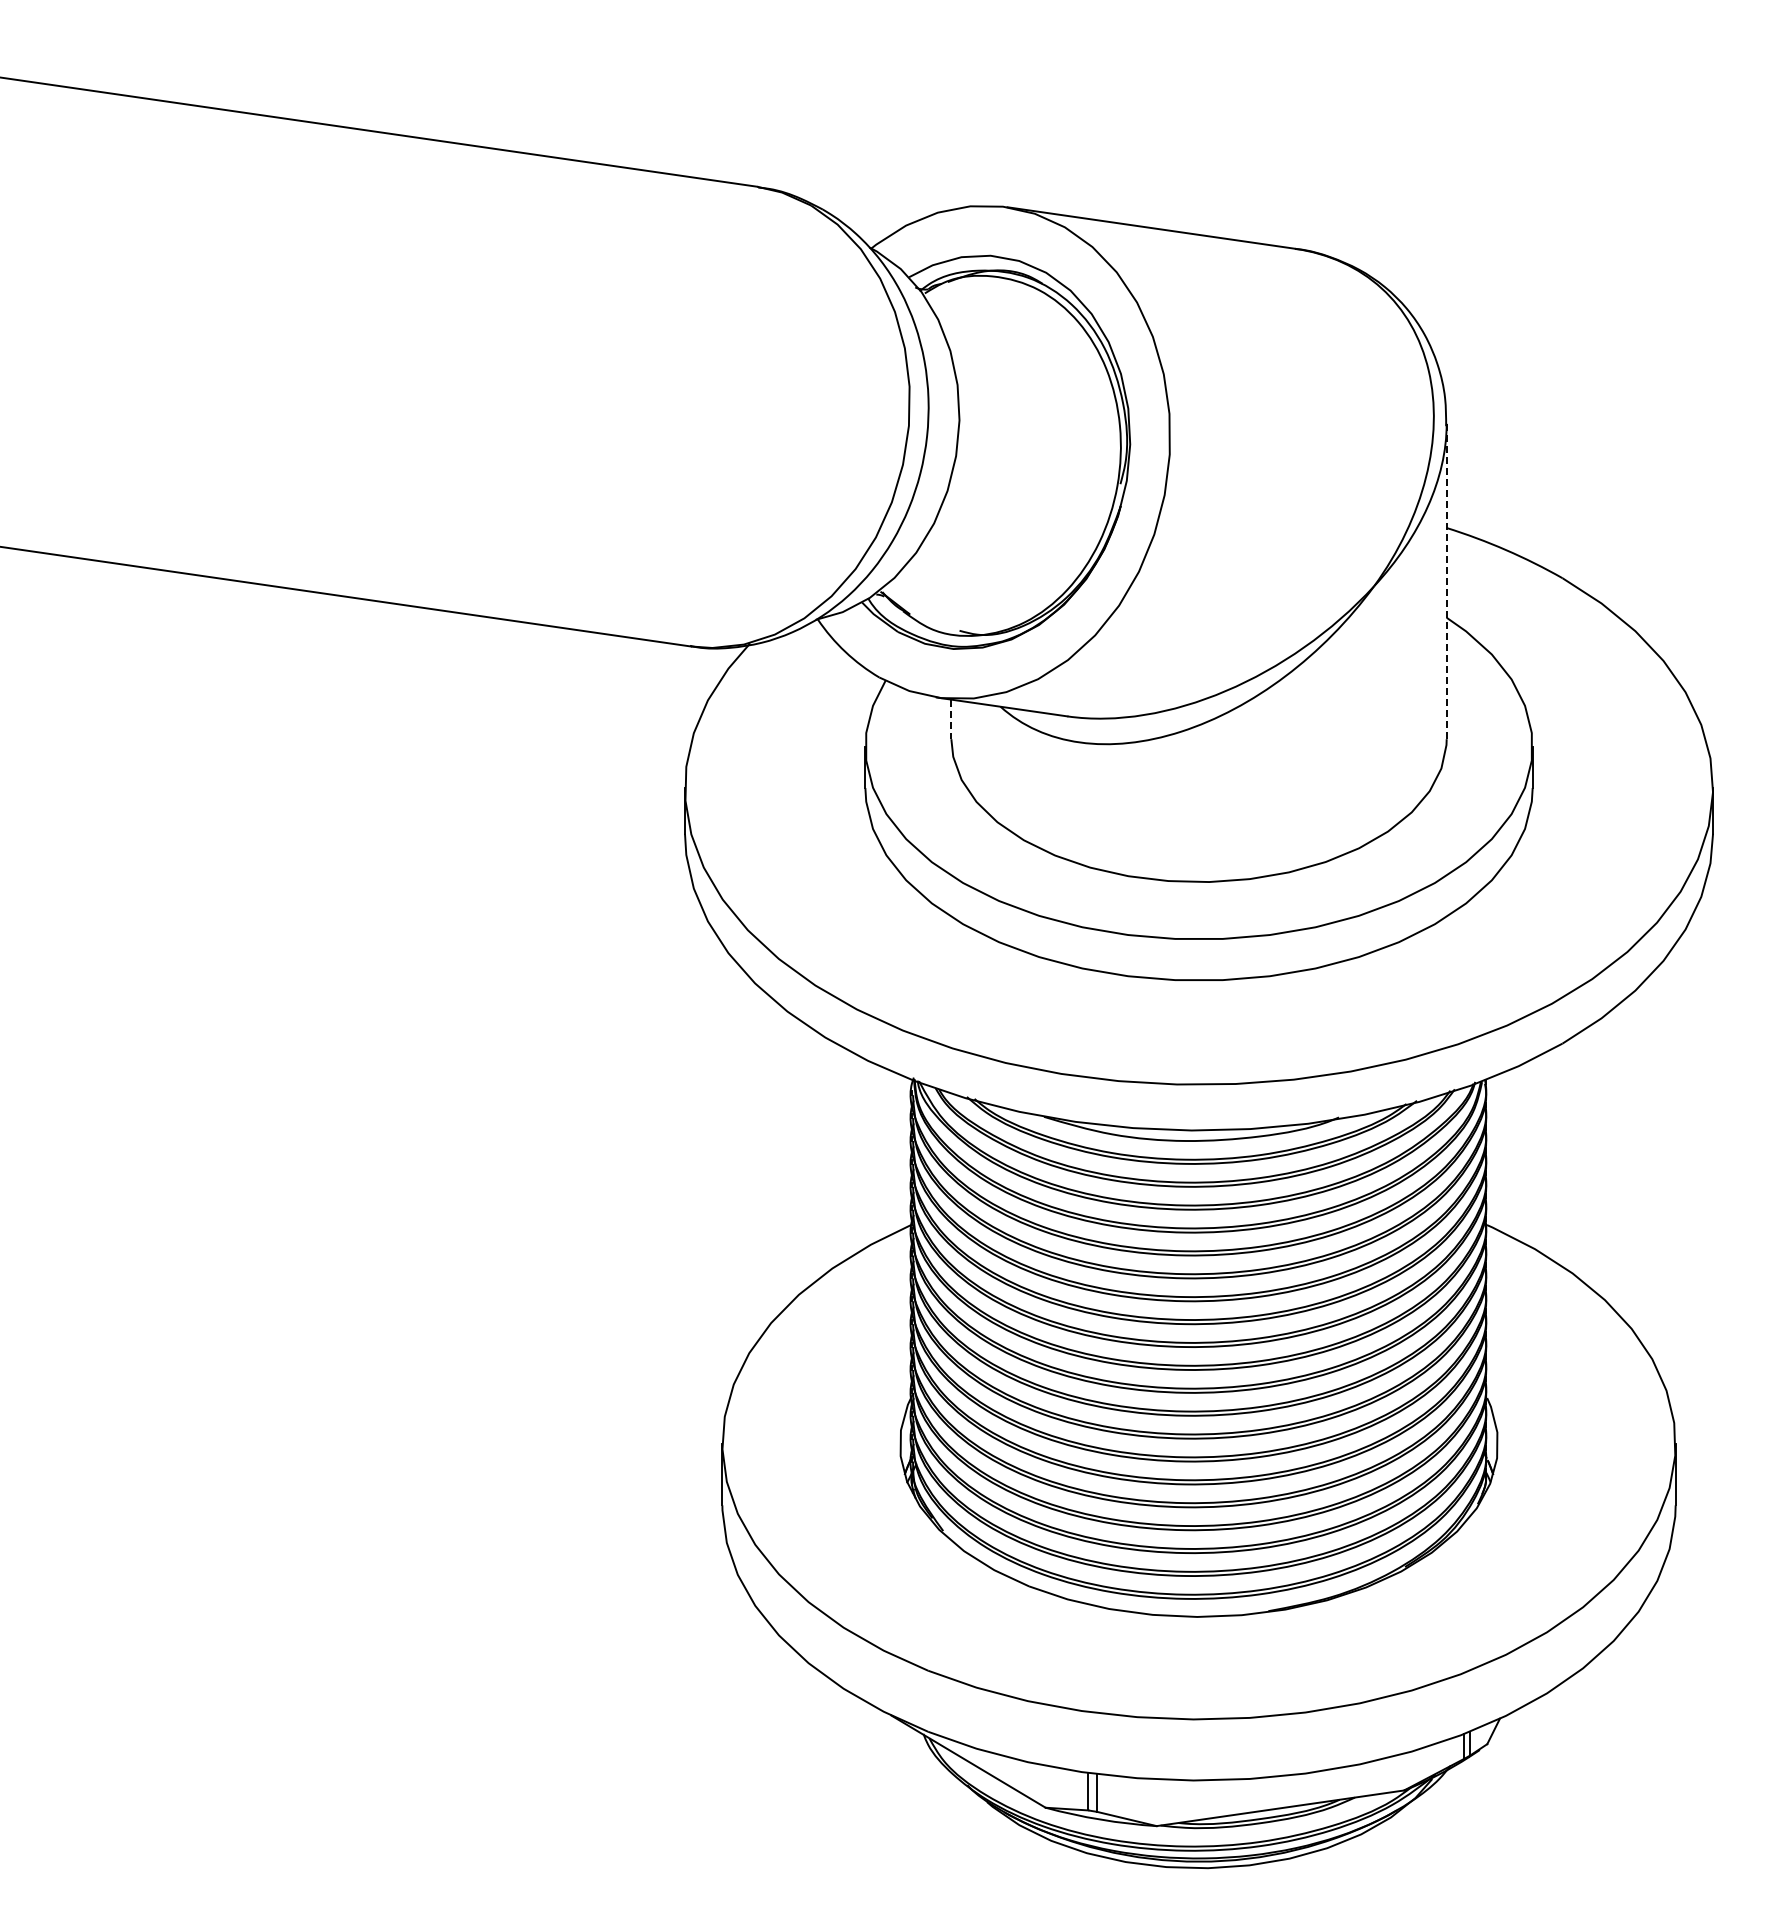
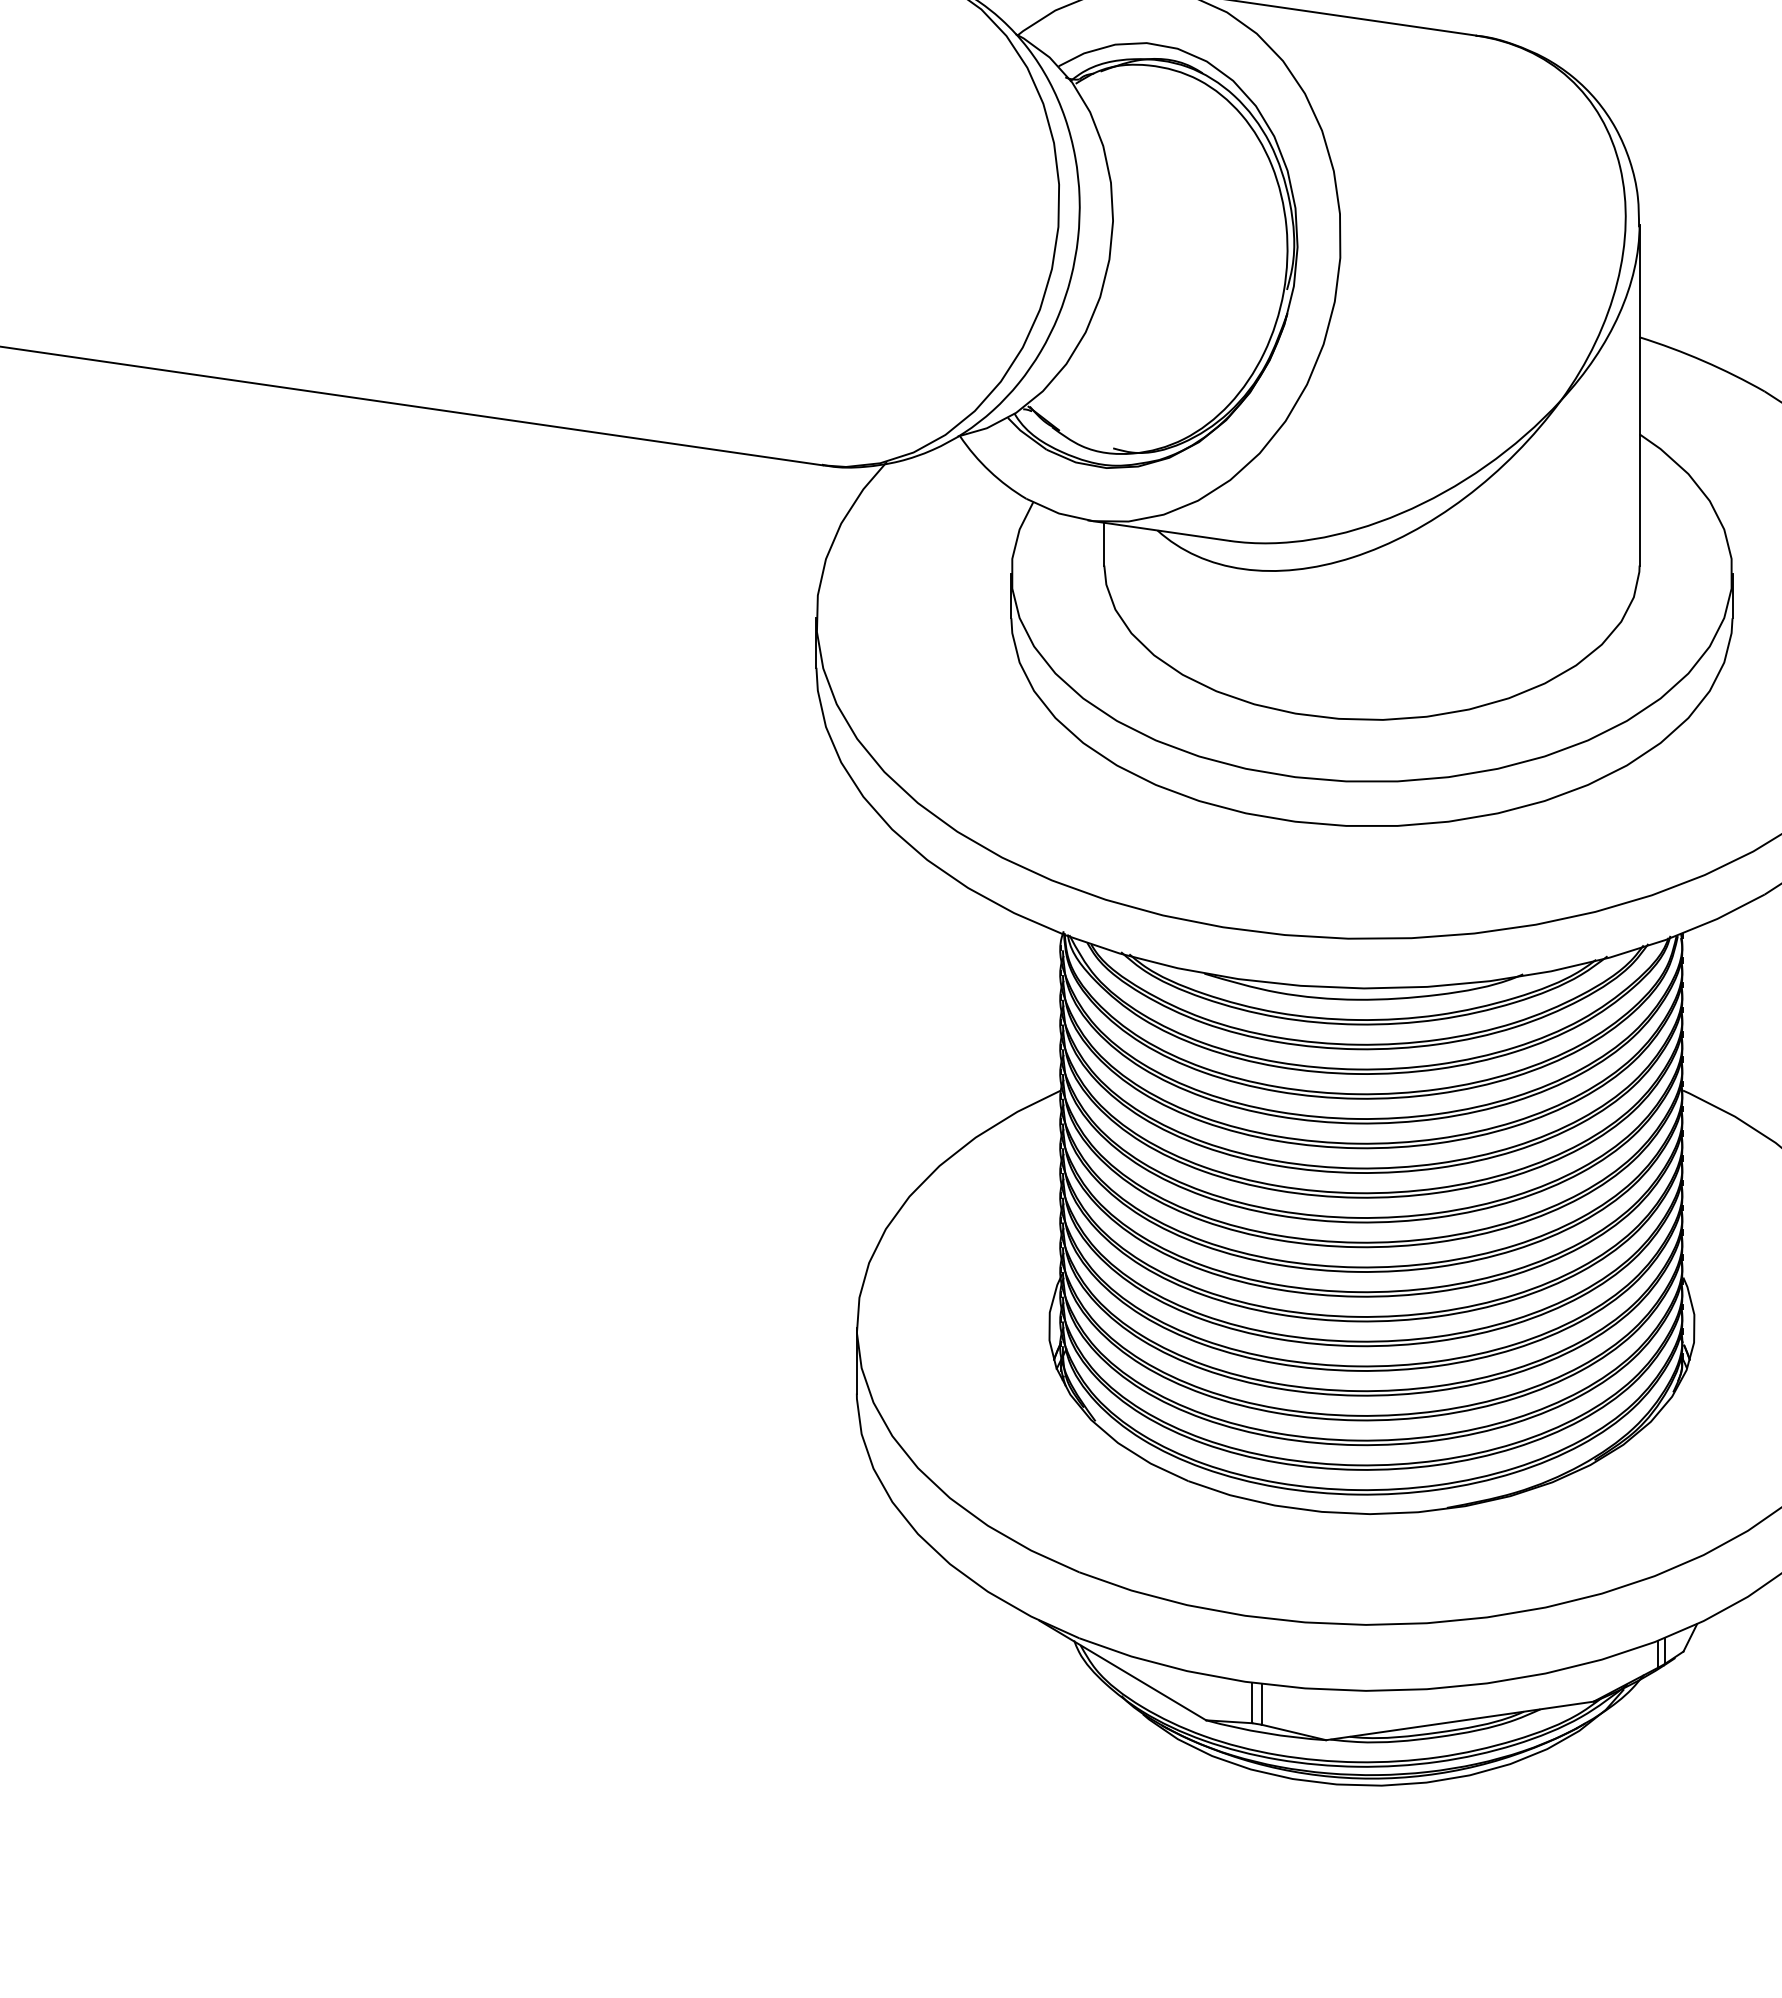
line: (1446, 581) -> (1639, 395), dashed -> solid
line: (951, 719) -> (1104, 544), dashed -> solid

